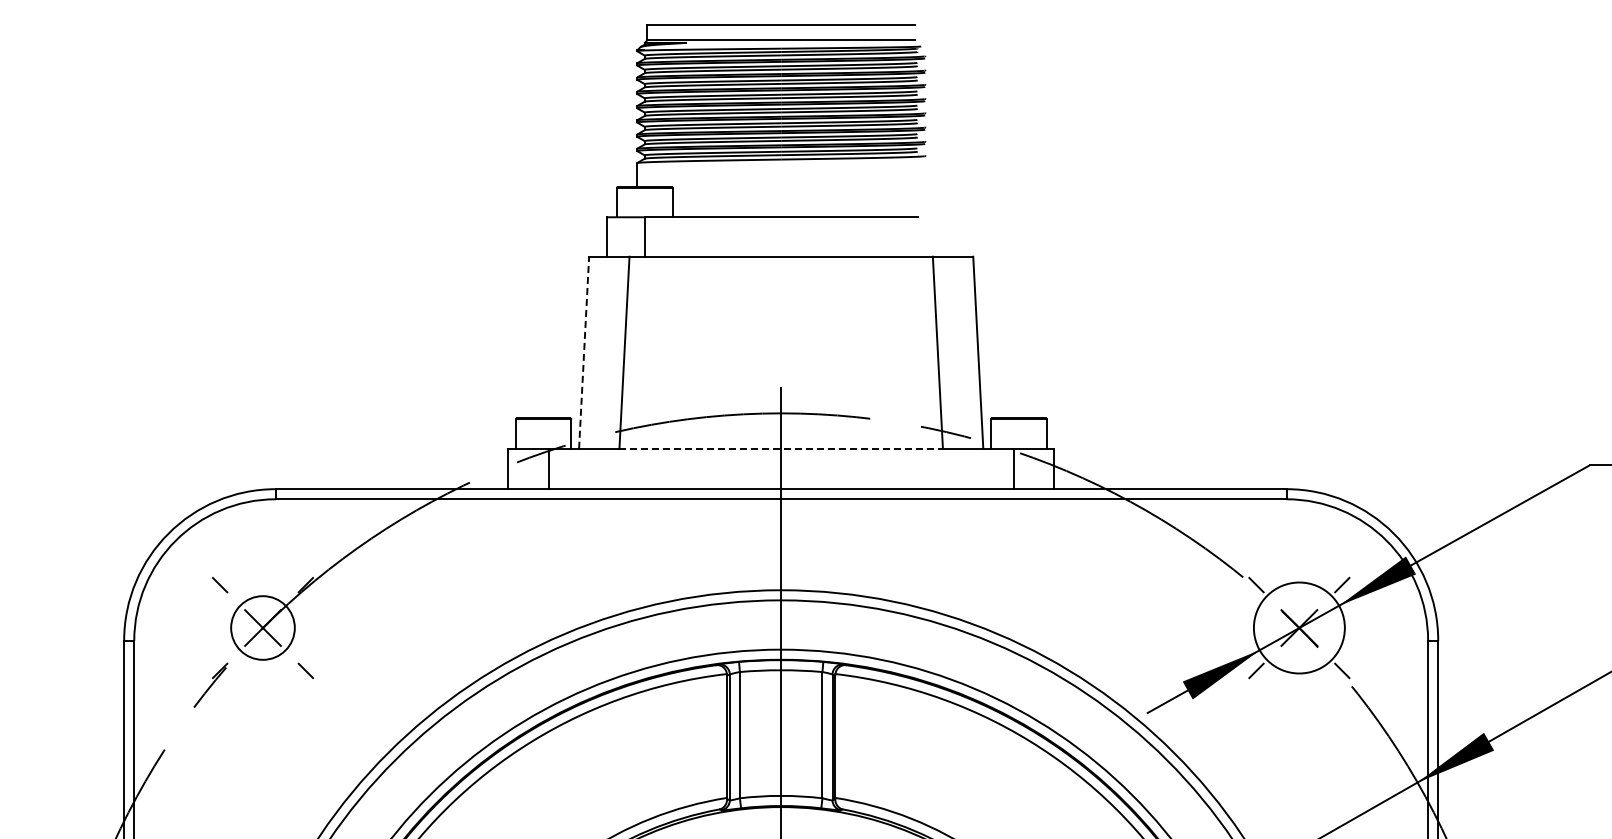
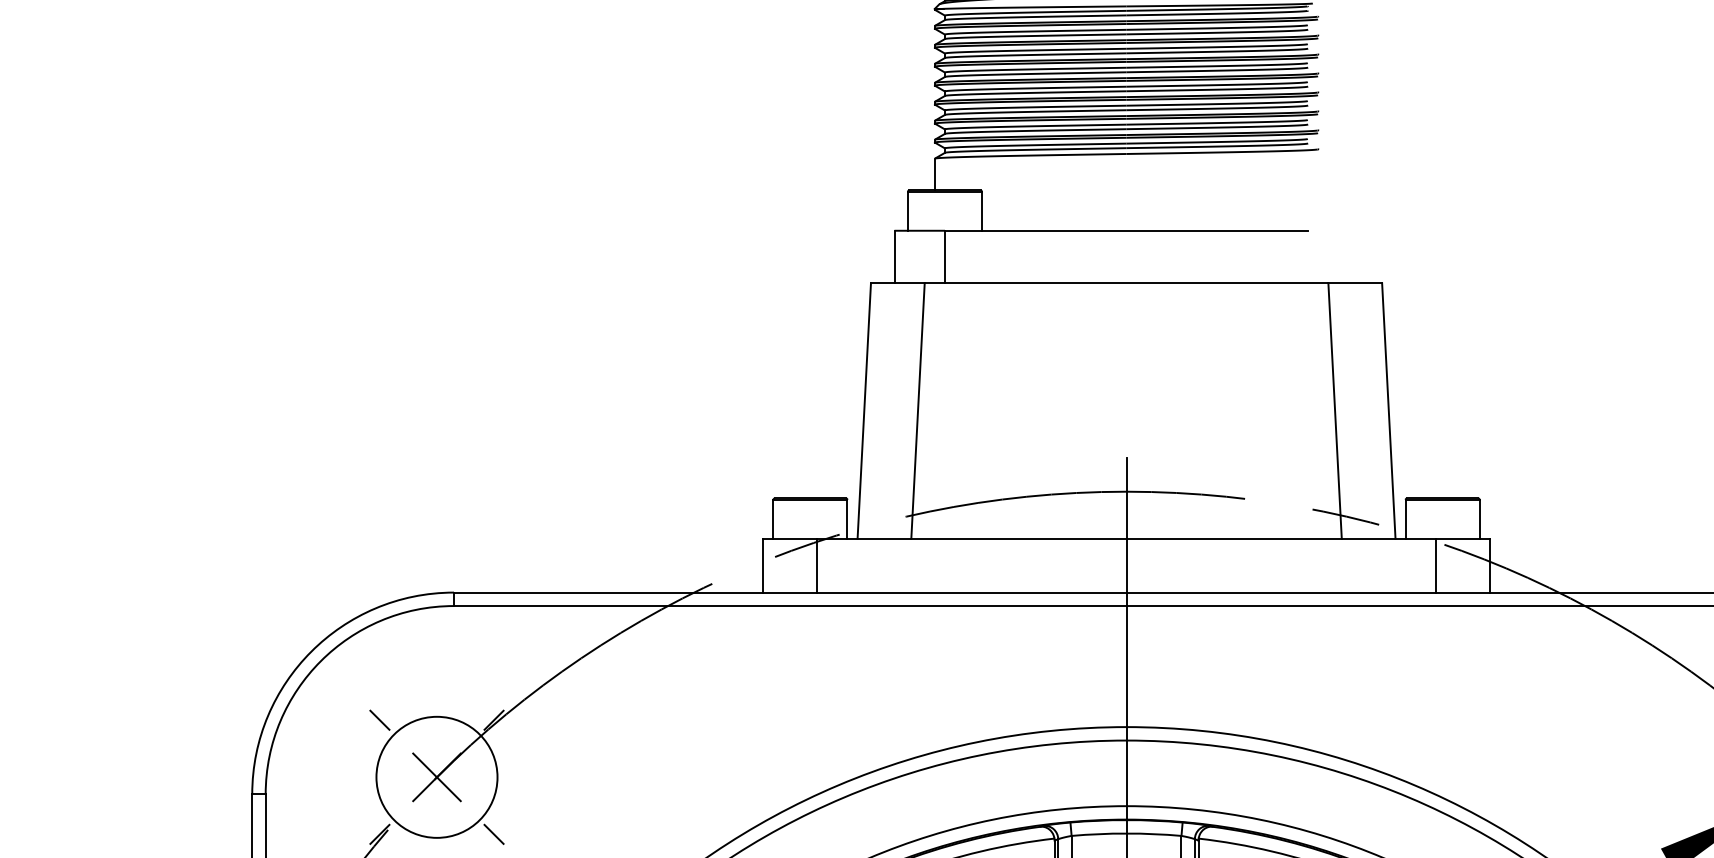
line: (584, 352) -> (864, 410), dashed -> solid
line: (781, 448) -> (1126, 538), dashed -> solid
circle: (262, 627) -> (436, 776), size x1.43

